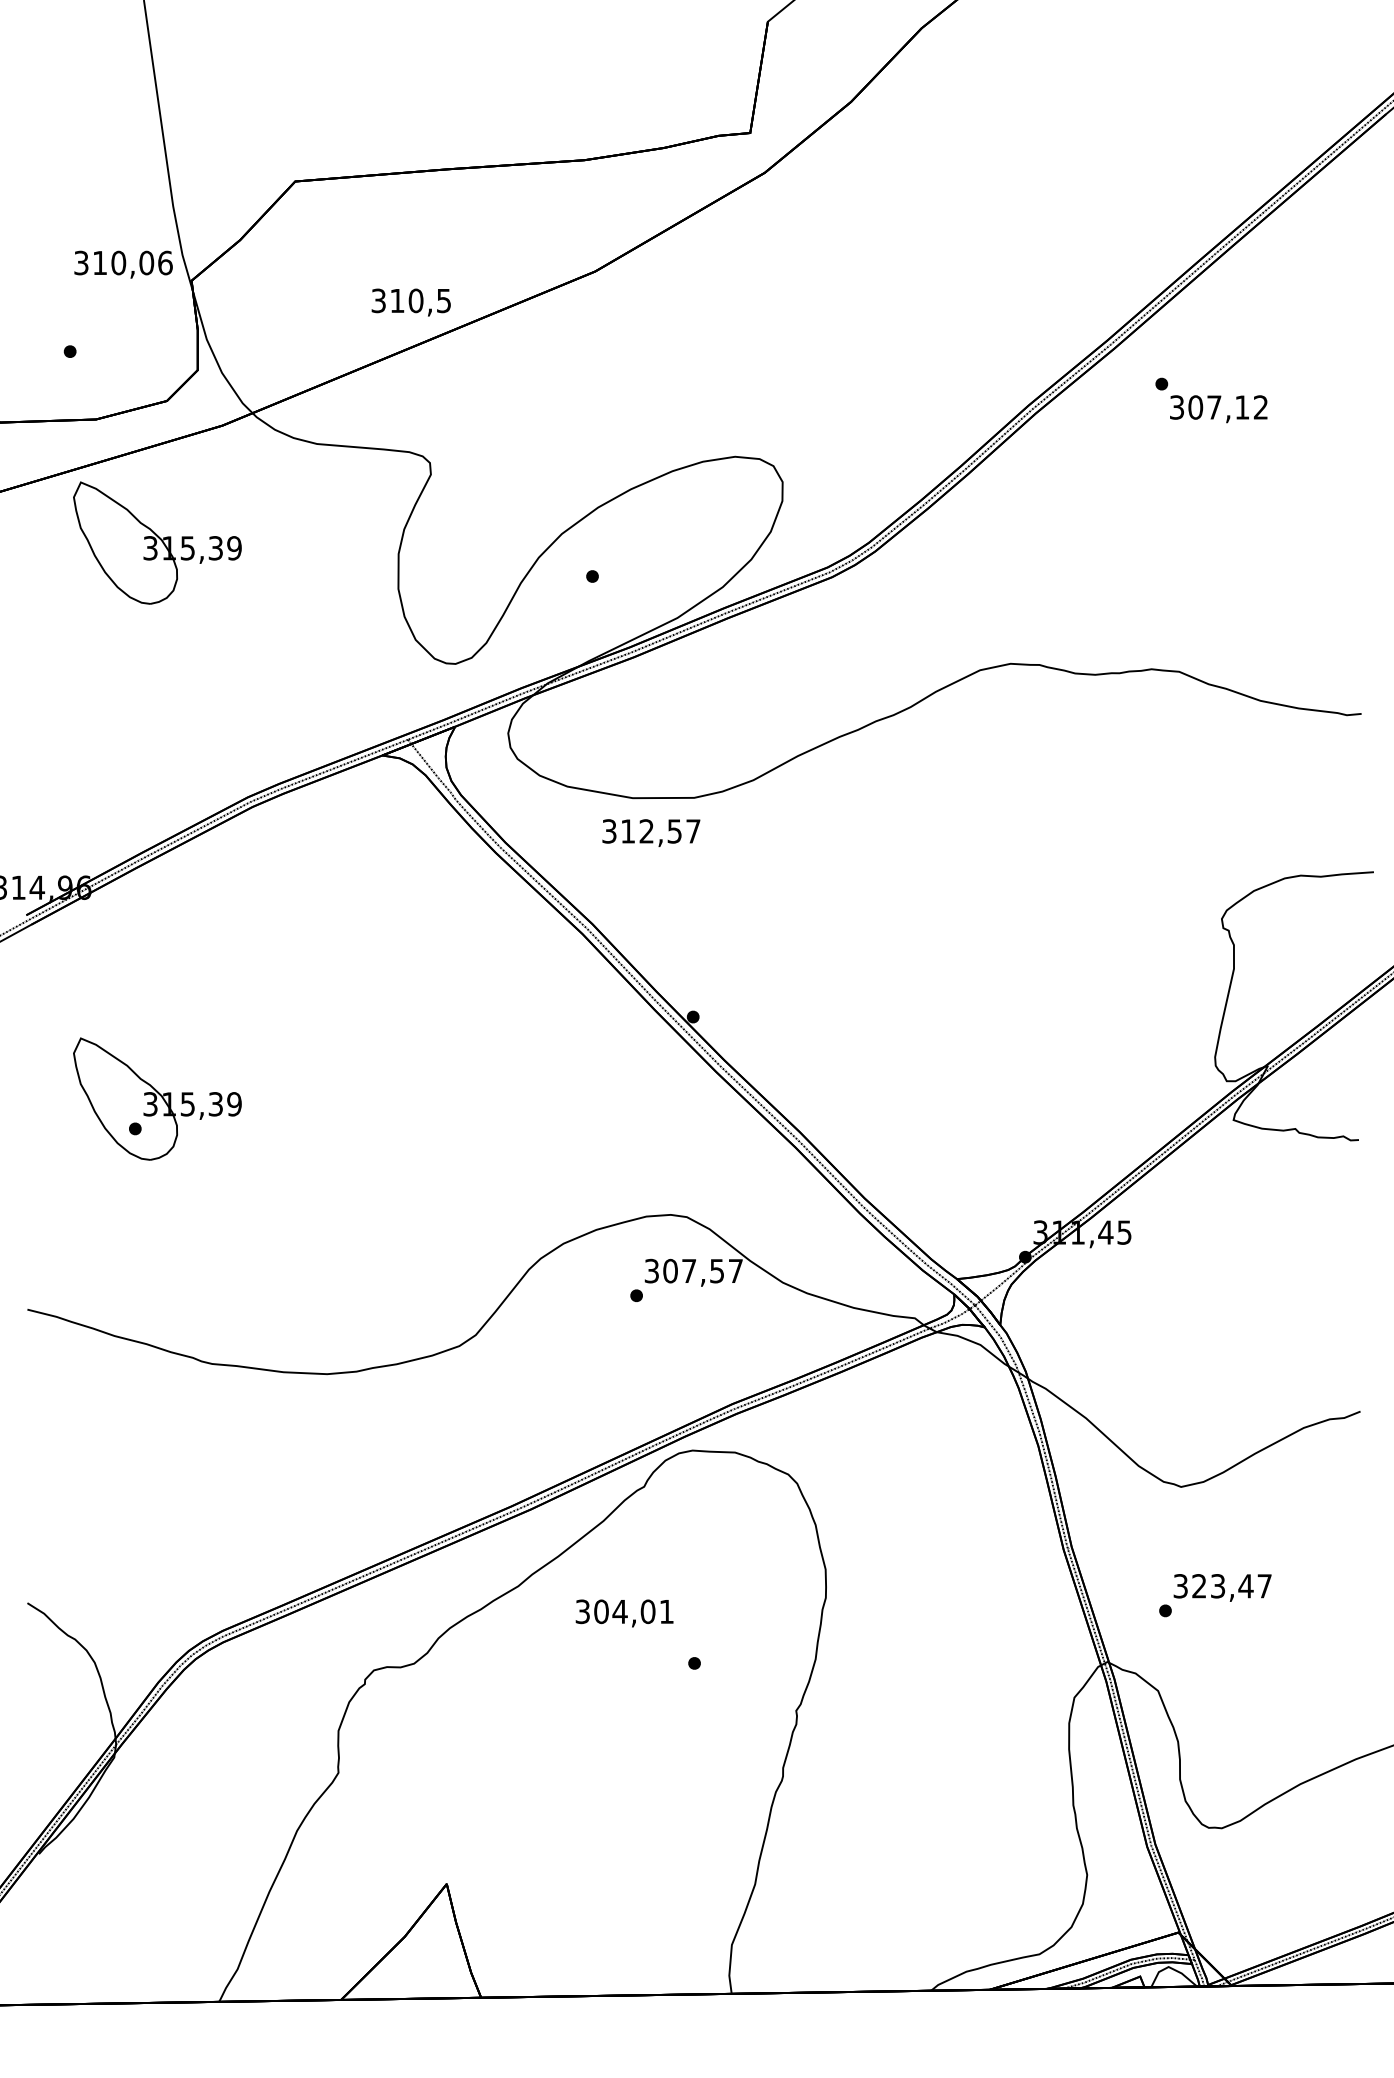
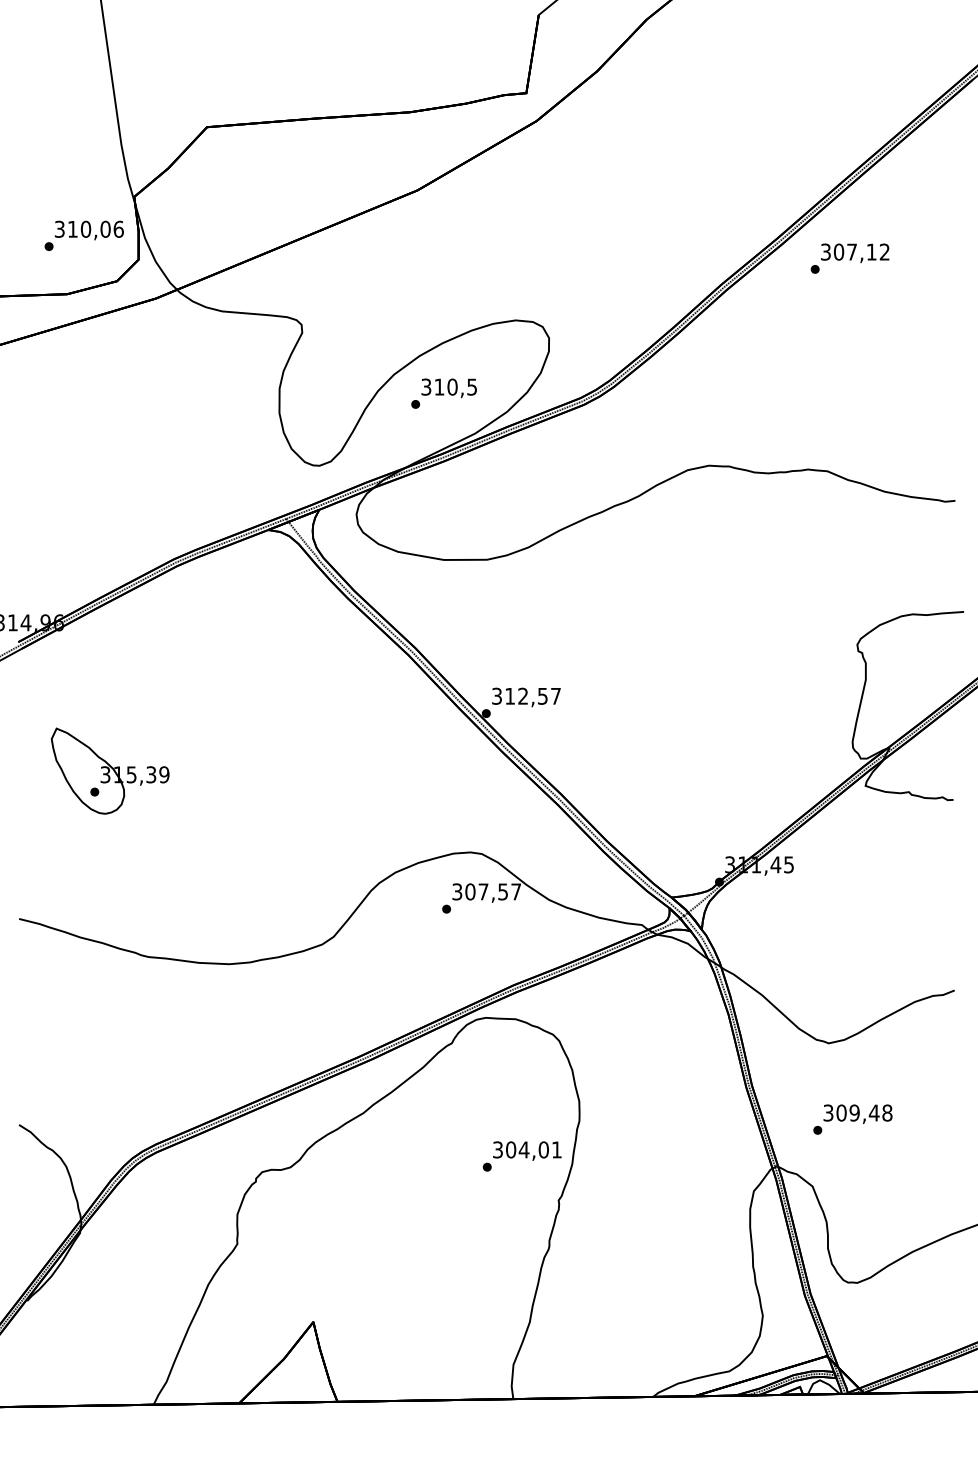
text: (123, 264) -> (89, 230), moved
text: (410, 302) -> (448, 388), moved
text: (1218, 409) -> (854, 253), moved
part: (157, 542) -> (110, 380), removed
text: (651, 833) -> (526, 697), moved
text: (1232, 1586) -> (864, 1113), 323,47 -> 309,48
text: (624, 1613) -> (527, 1151), moved

